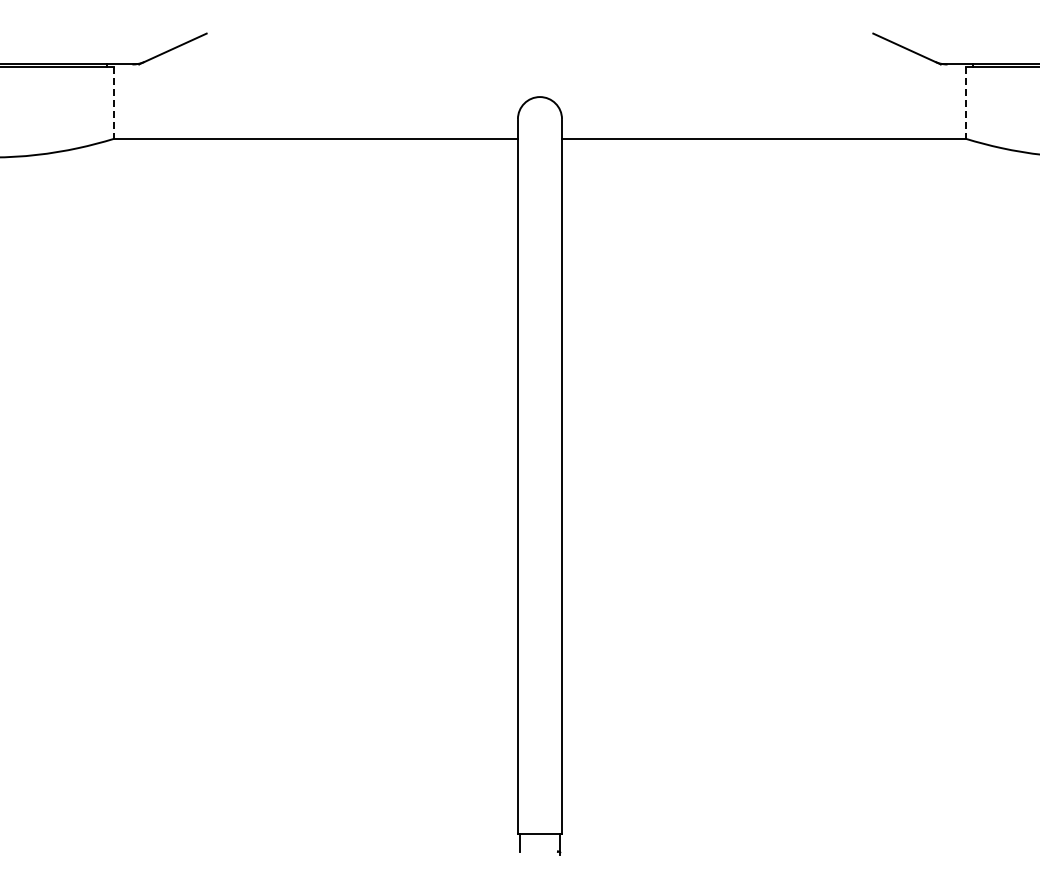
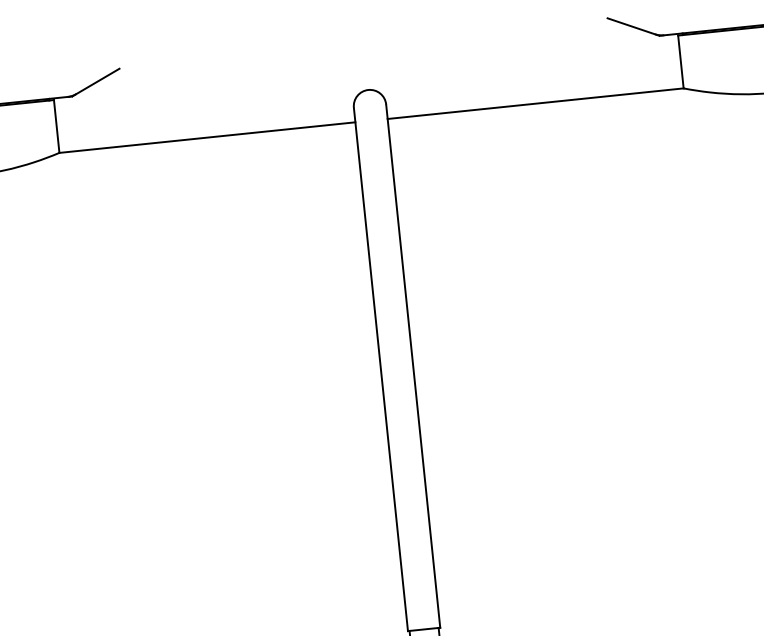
line: (113, 103) -> (56, 126), dashed -> solid
line: (966, 103) -> (681, 62), dashed -> solid

